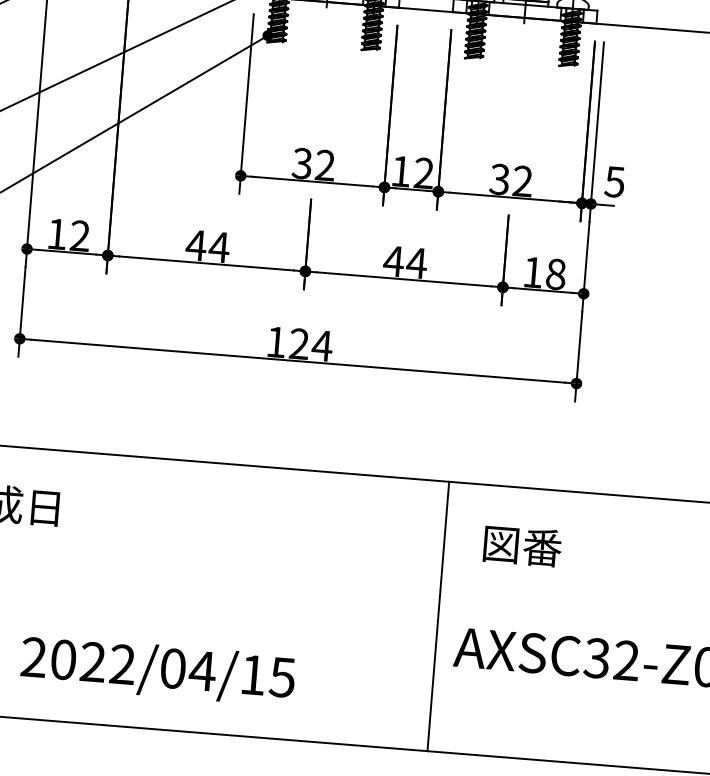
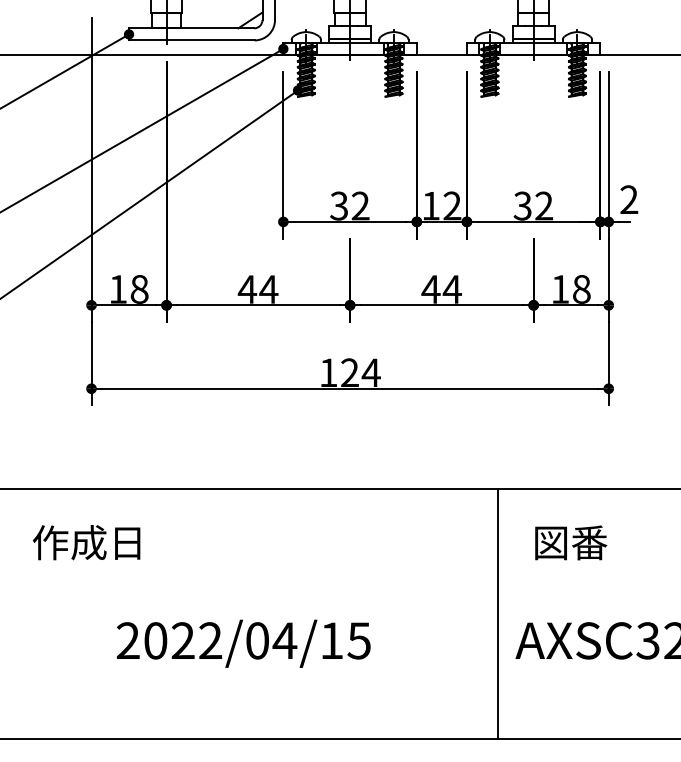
text: (615, 181) -> (629, 199), 5 -> 2
text: (80, 235) -> (139, 288), 12 -> 18
text: (157, 670) -> (243, 643), moved

